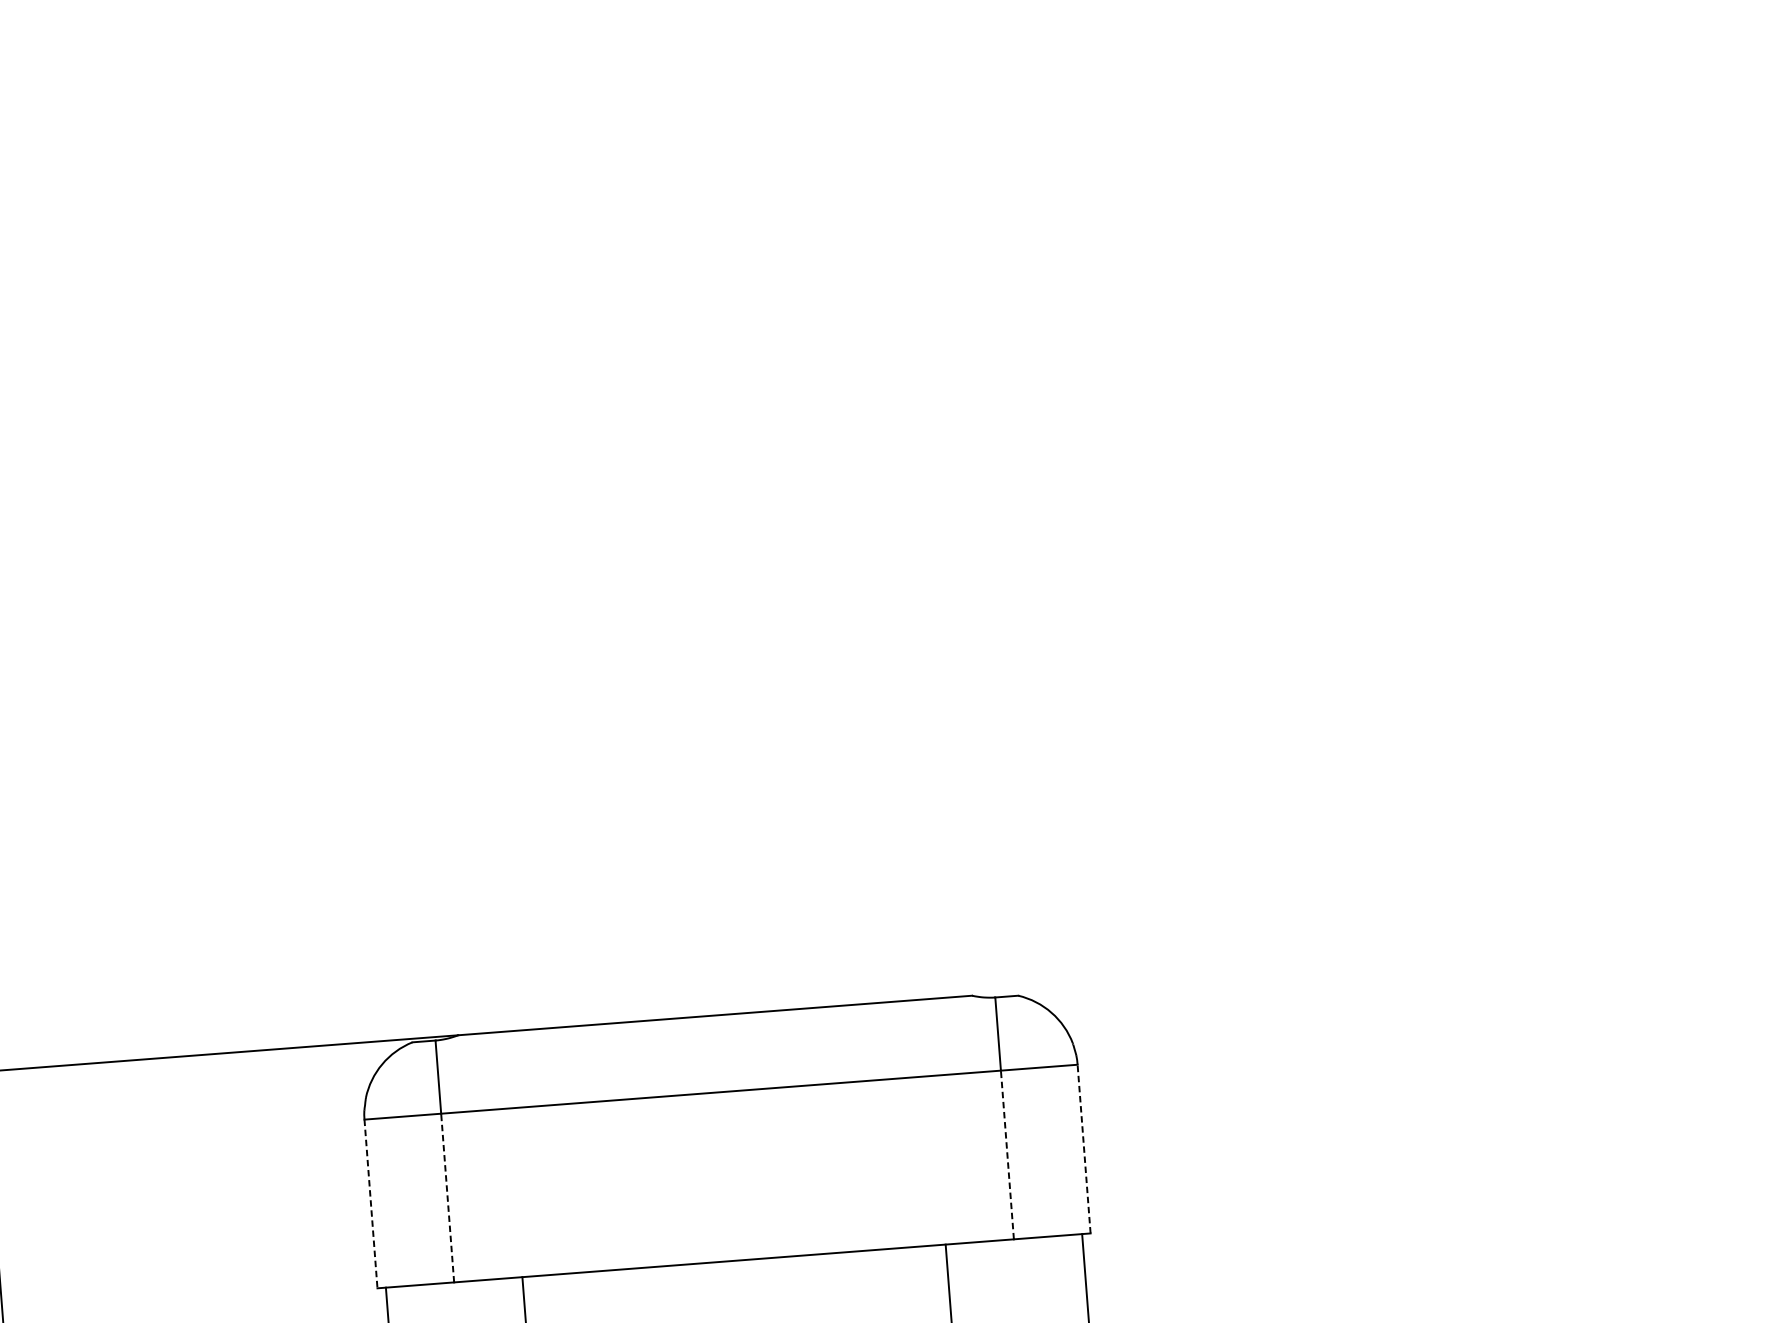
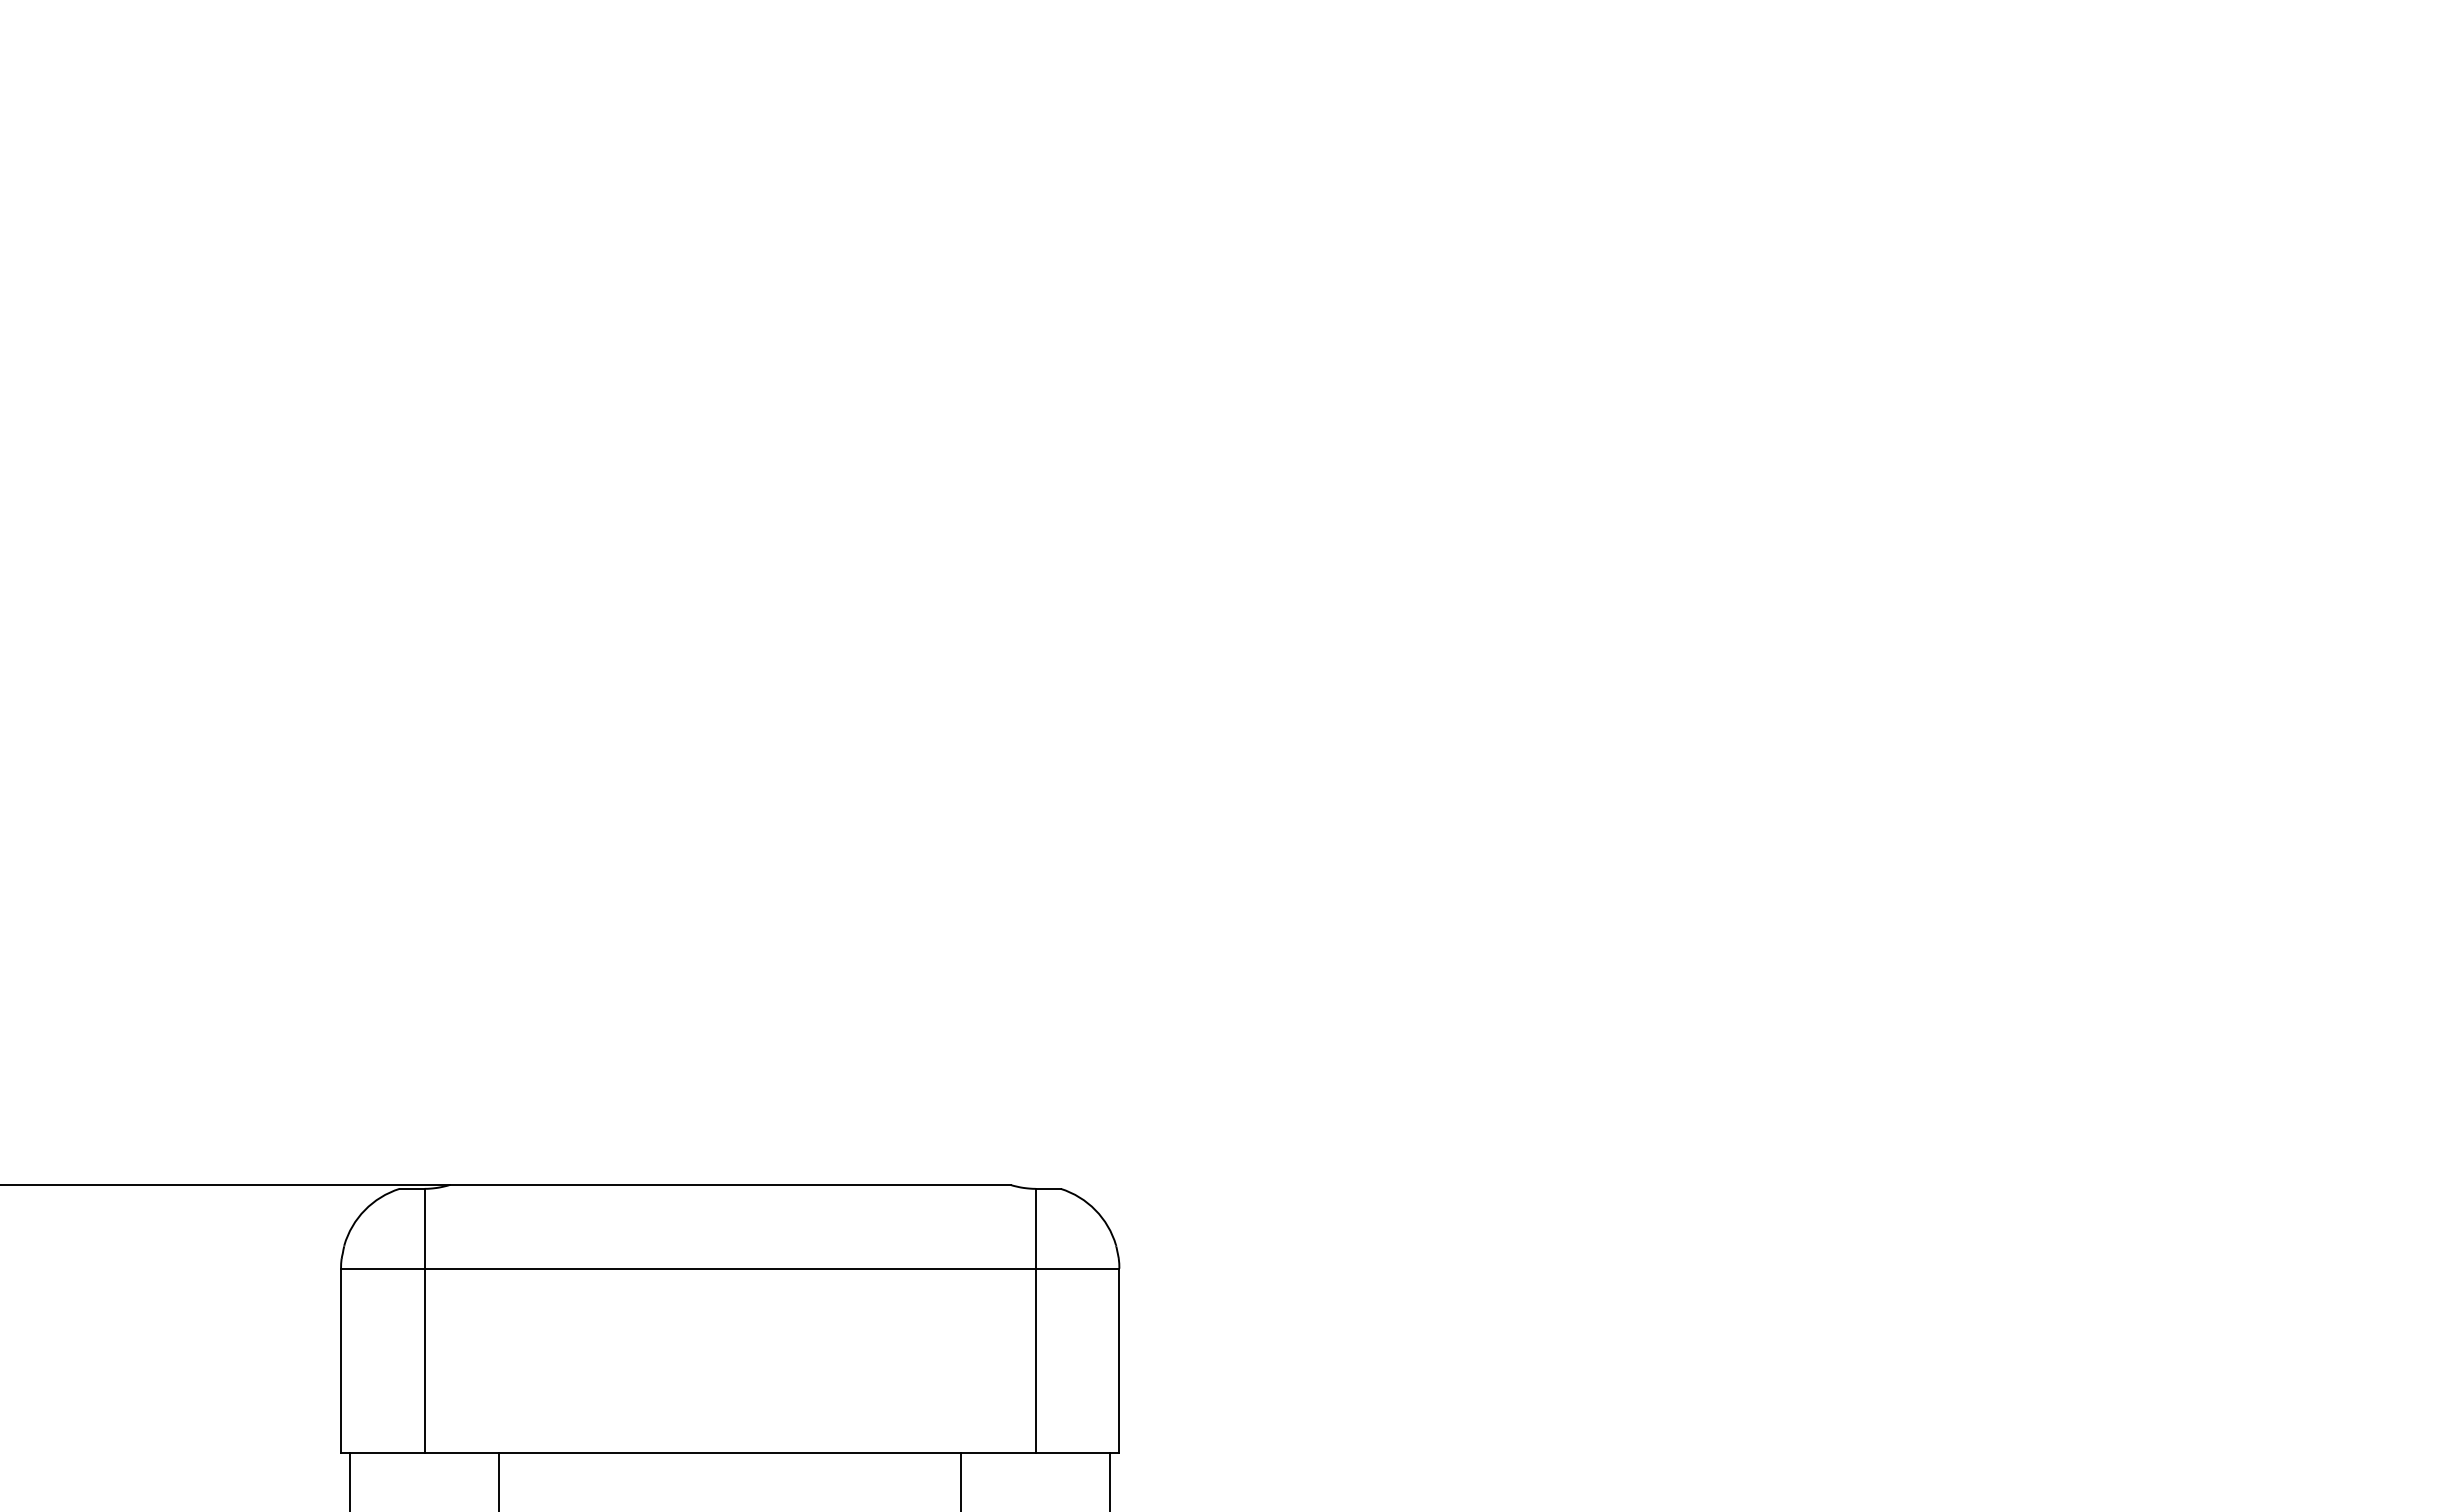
line: (1084, 1148) -> (1119, 1360), dashed -> solid
line: (1007, 1154) -> (1035, 1360), dashed -> solid
line: (447, 1197) -> (424, 1360), dashed -> solid
line: (371, 1204) -> (341, 1361), dashed -> solid

